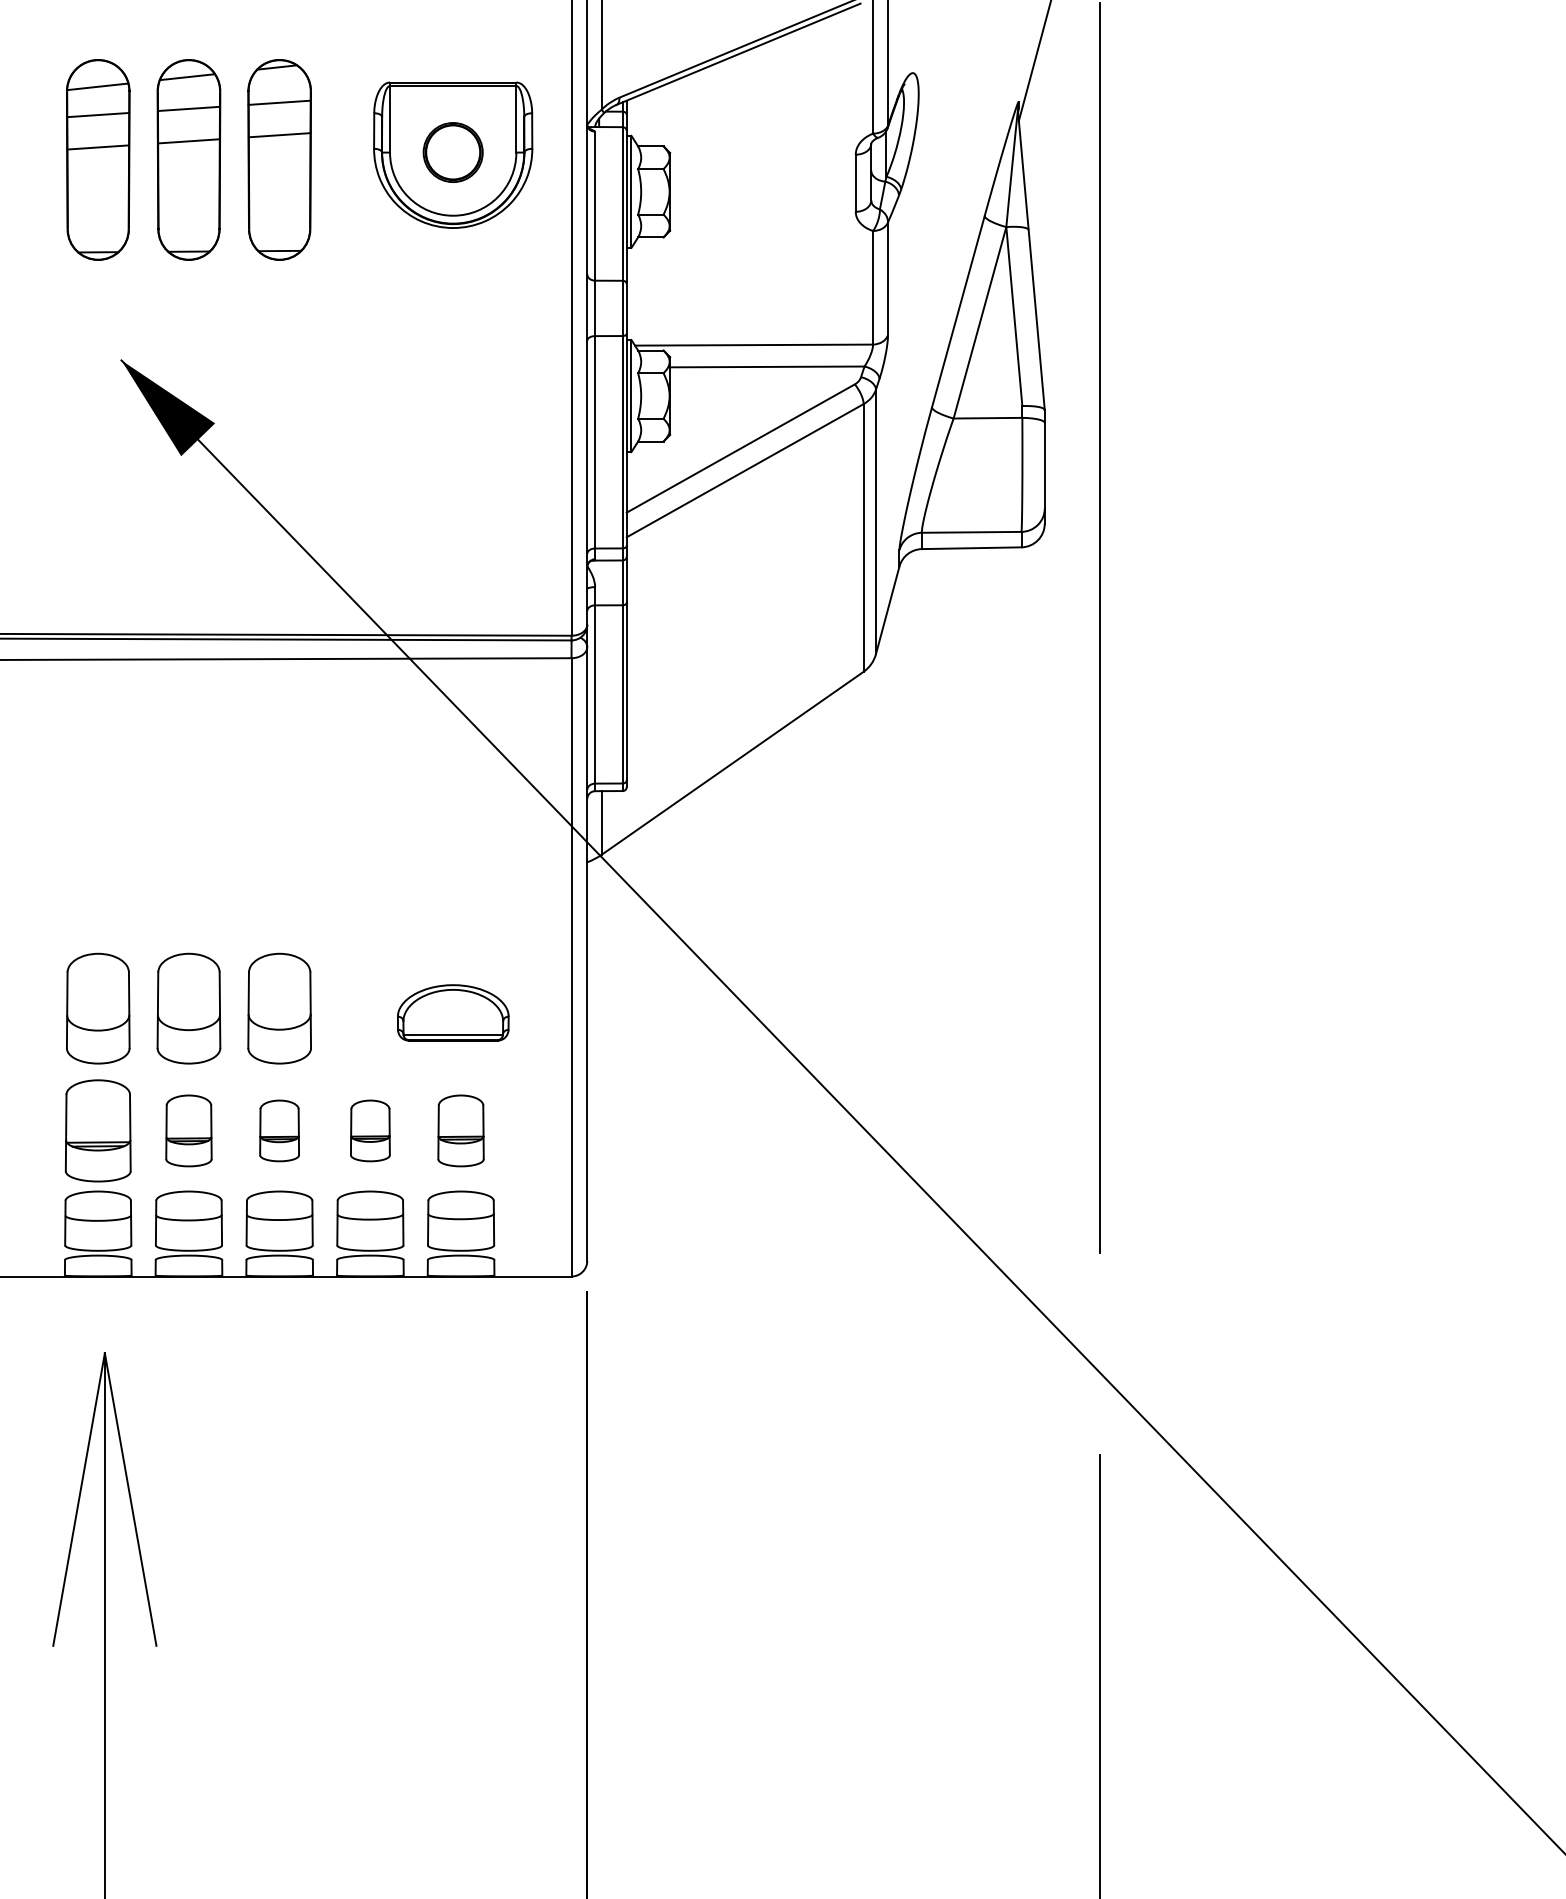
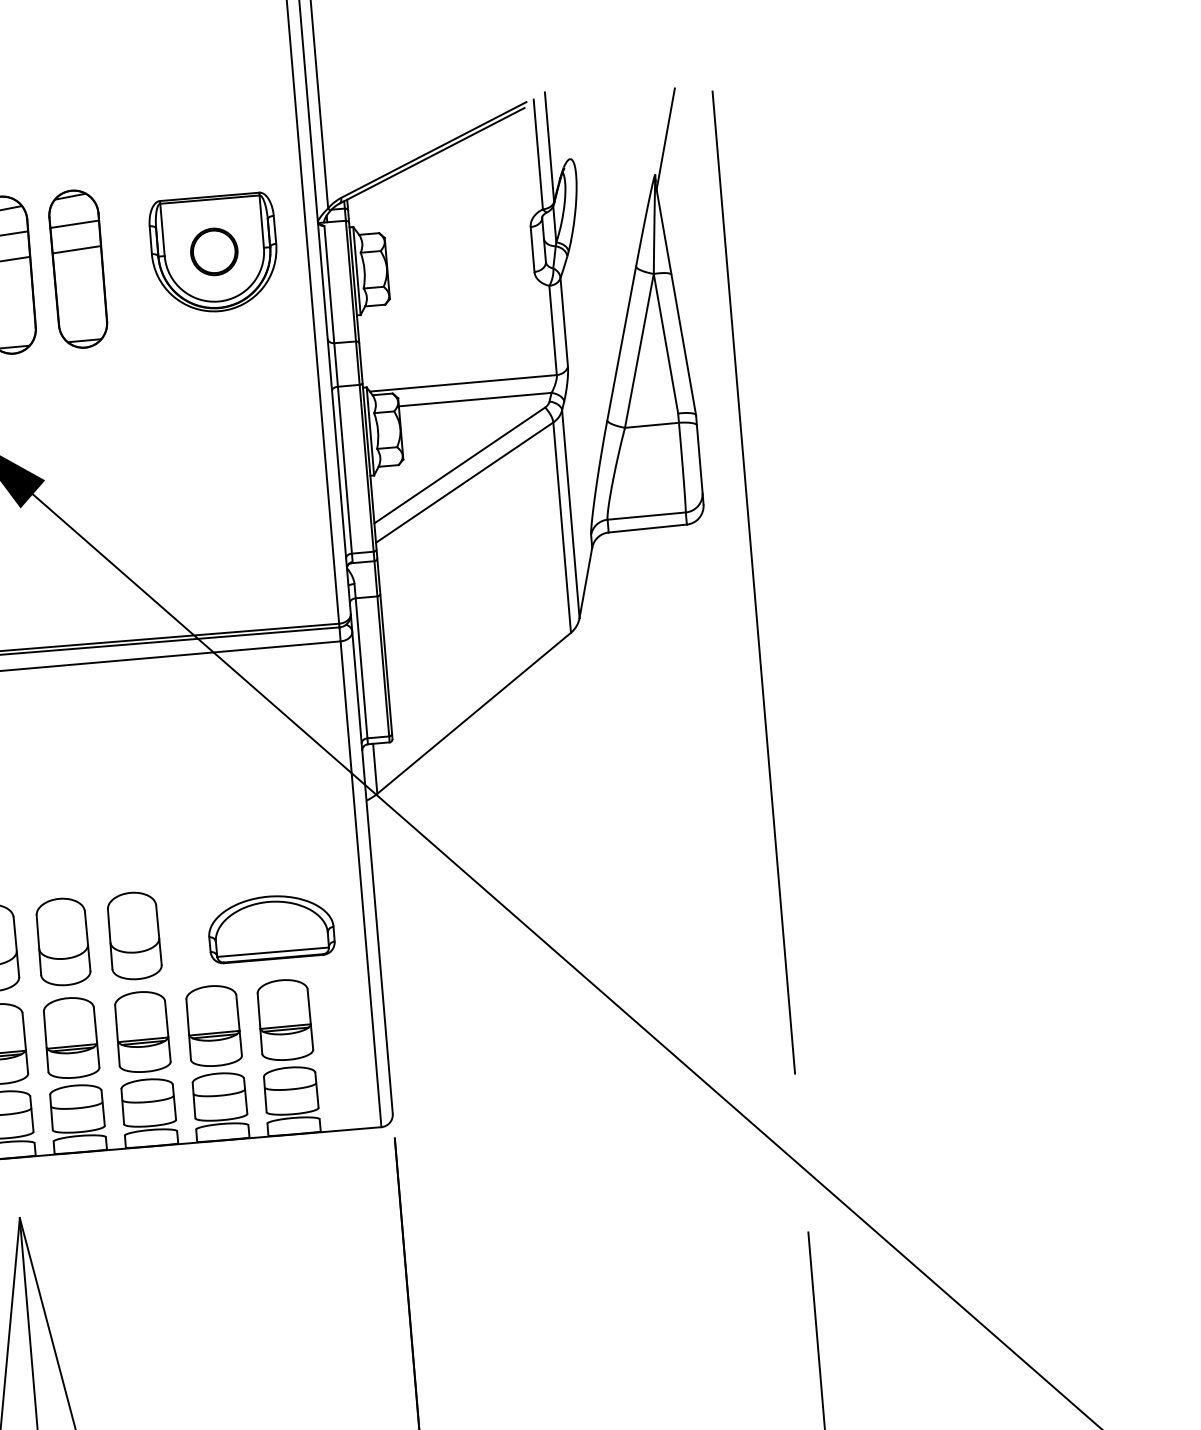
part: (453, 1012) -> (271, 927), size x1.43
part: (188, 1130) -> (70, 1037), size x1.43
part: (279, 1130) -> (142, 1031), size x1.67
part: (370, 1130) -> (213, 1025), size x1.67
part: (460, 1130) -> (284, 1019), size x1.43

